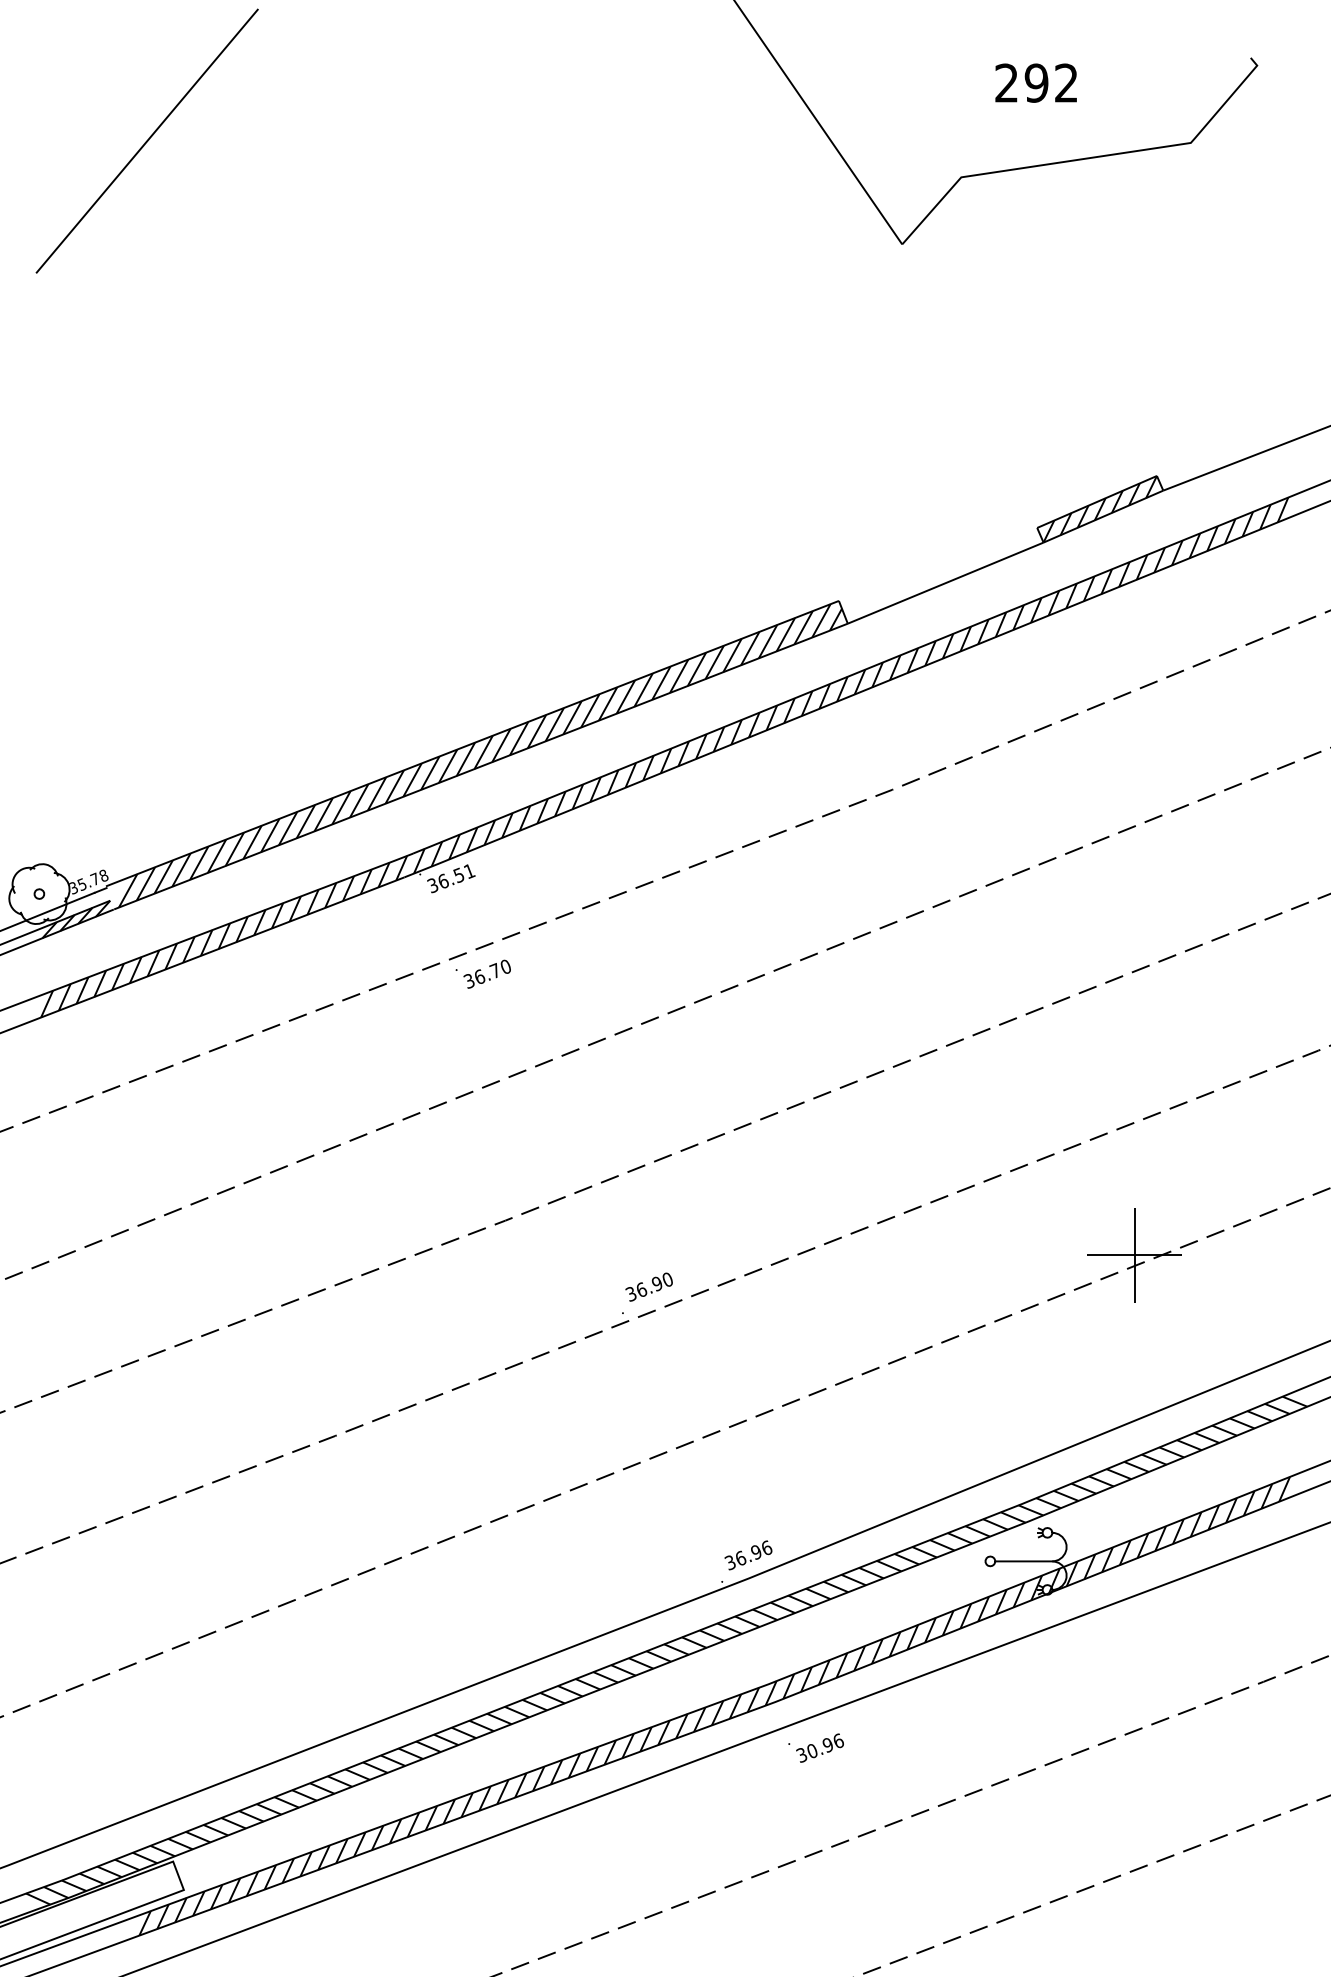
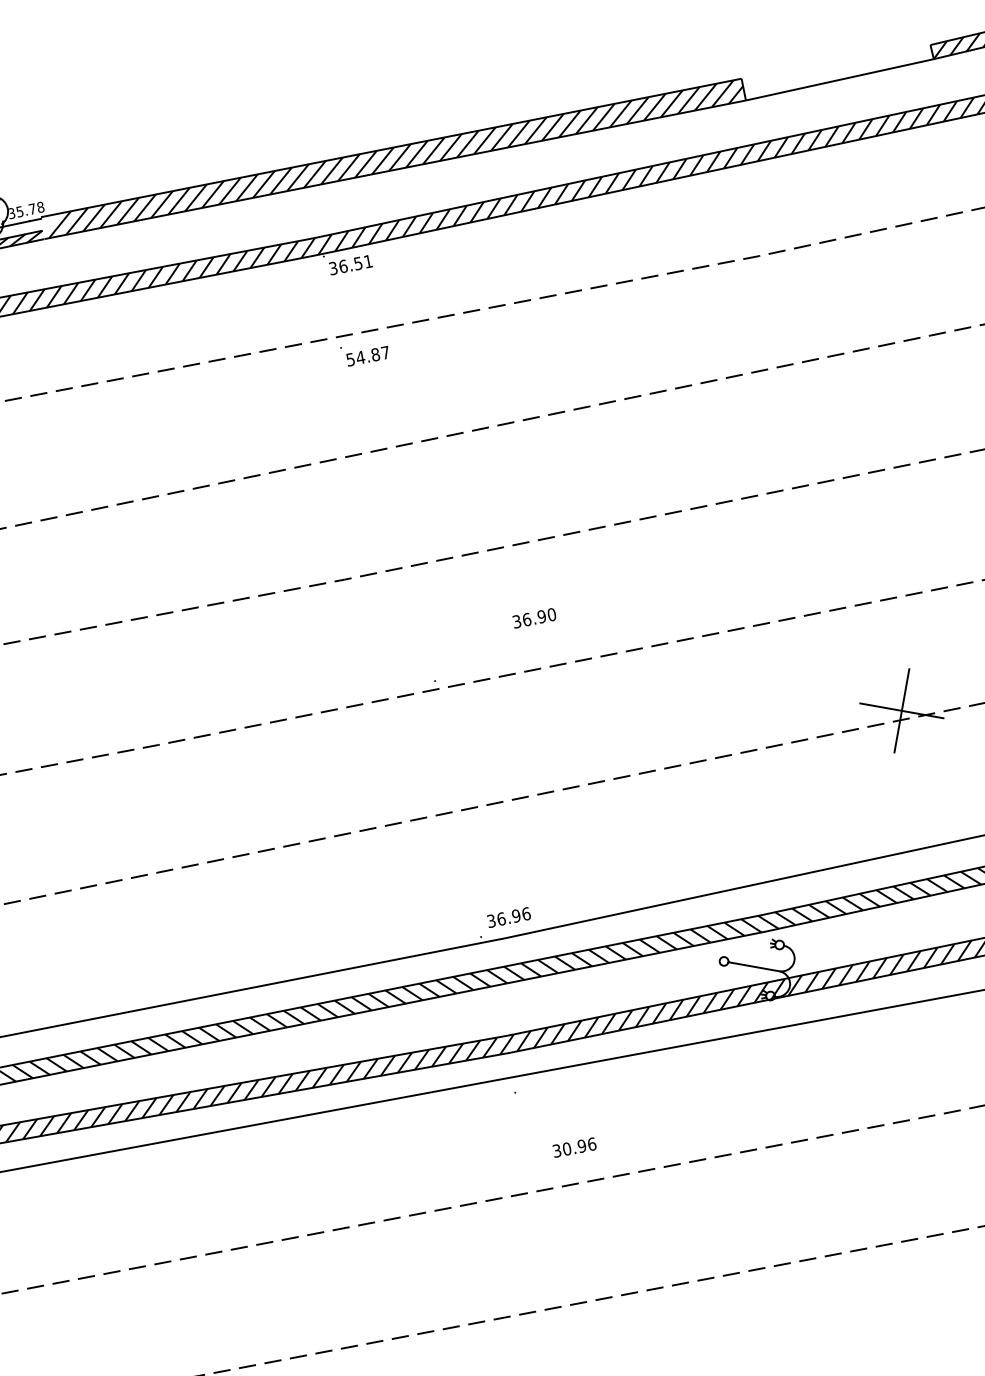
text: (486, 972) -> (367, 354), 36.70 -> 54.87
text: (648, 1286) -> (533, 617), moved
text: (819, 1747) -> (574, 1146), moved

